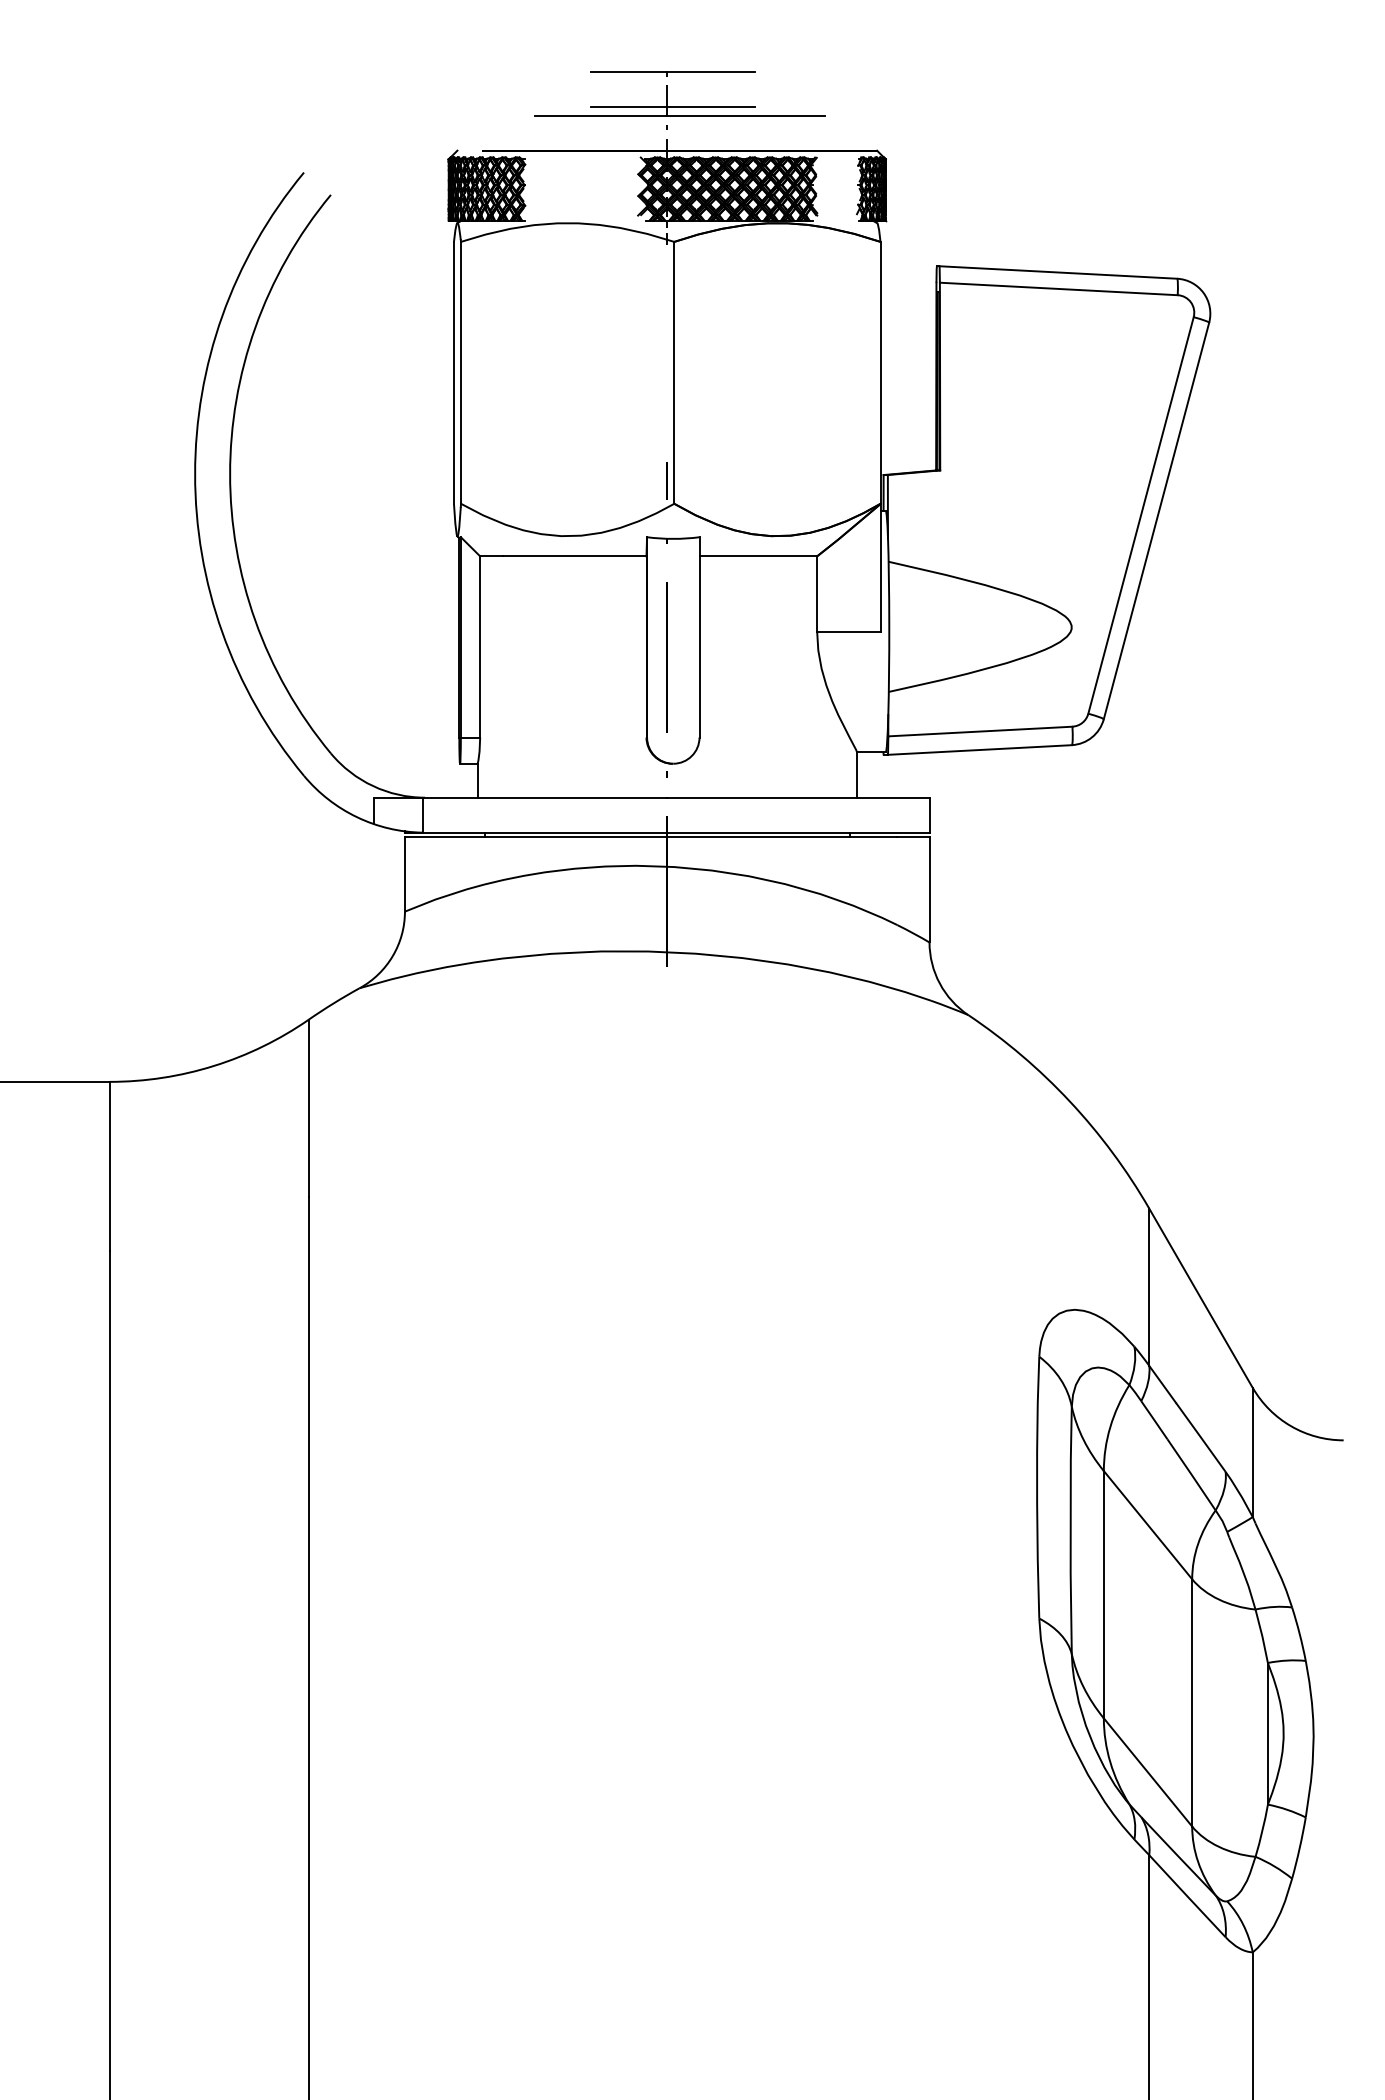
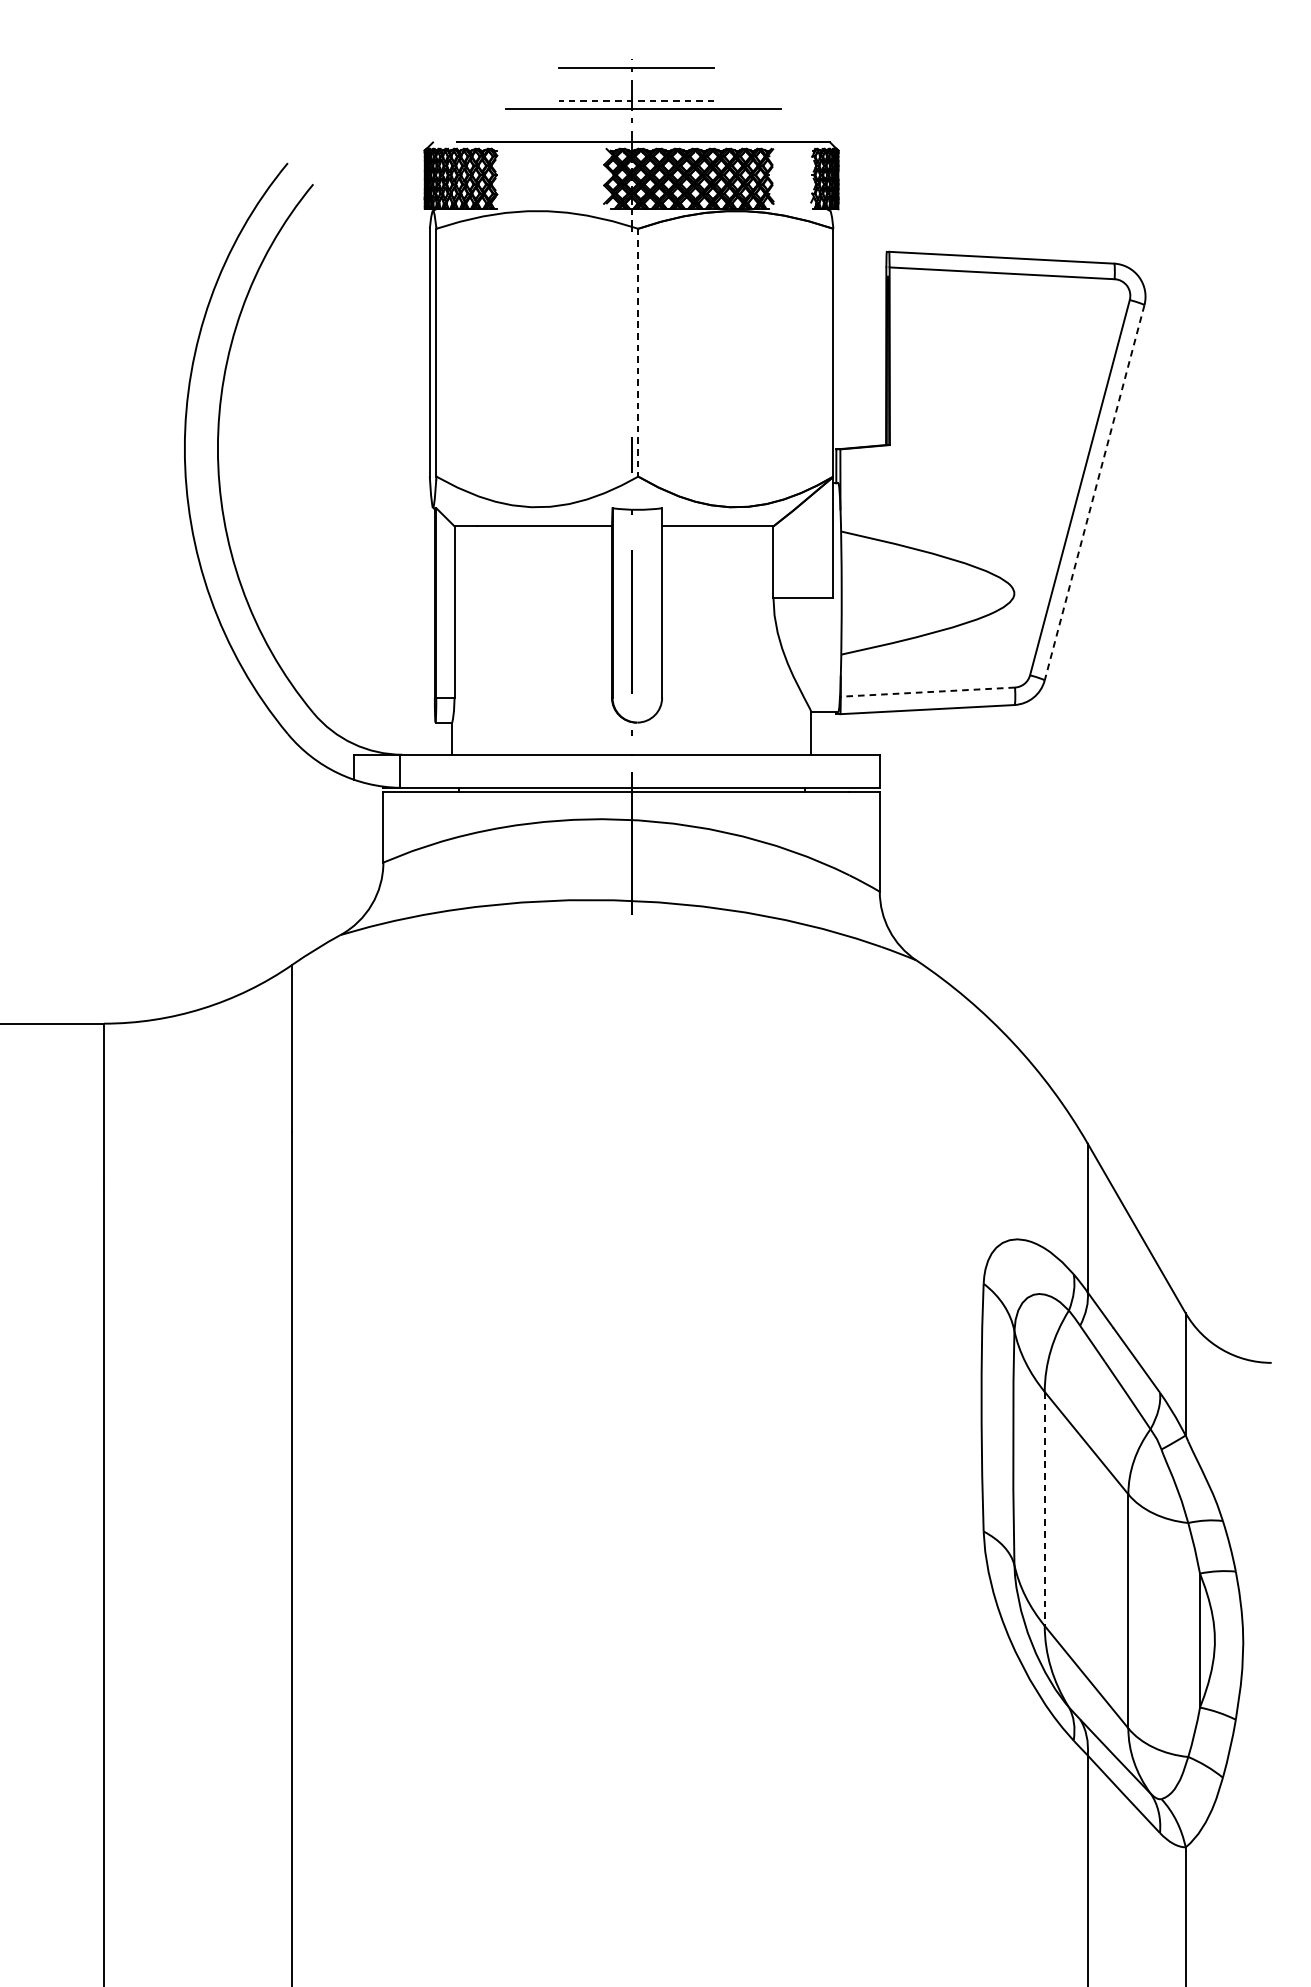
line: (672, 106) -> (636, 100), solid -> dashed
line: (674, 372) -> (638, 352), solid -> dashed
line: (1156, 521) -> (1094, 493), solid -> dashed
line: (979, 731) -> (927, 692), solid -> dashed
line: (1103, 1594) -> (1044, 1508), solid -> dashed

